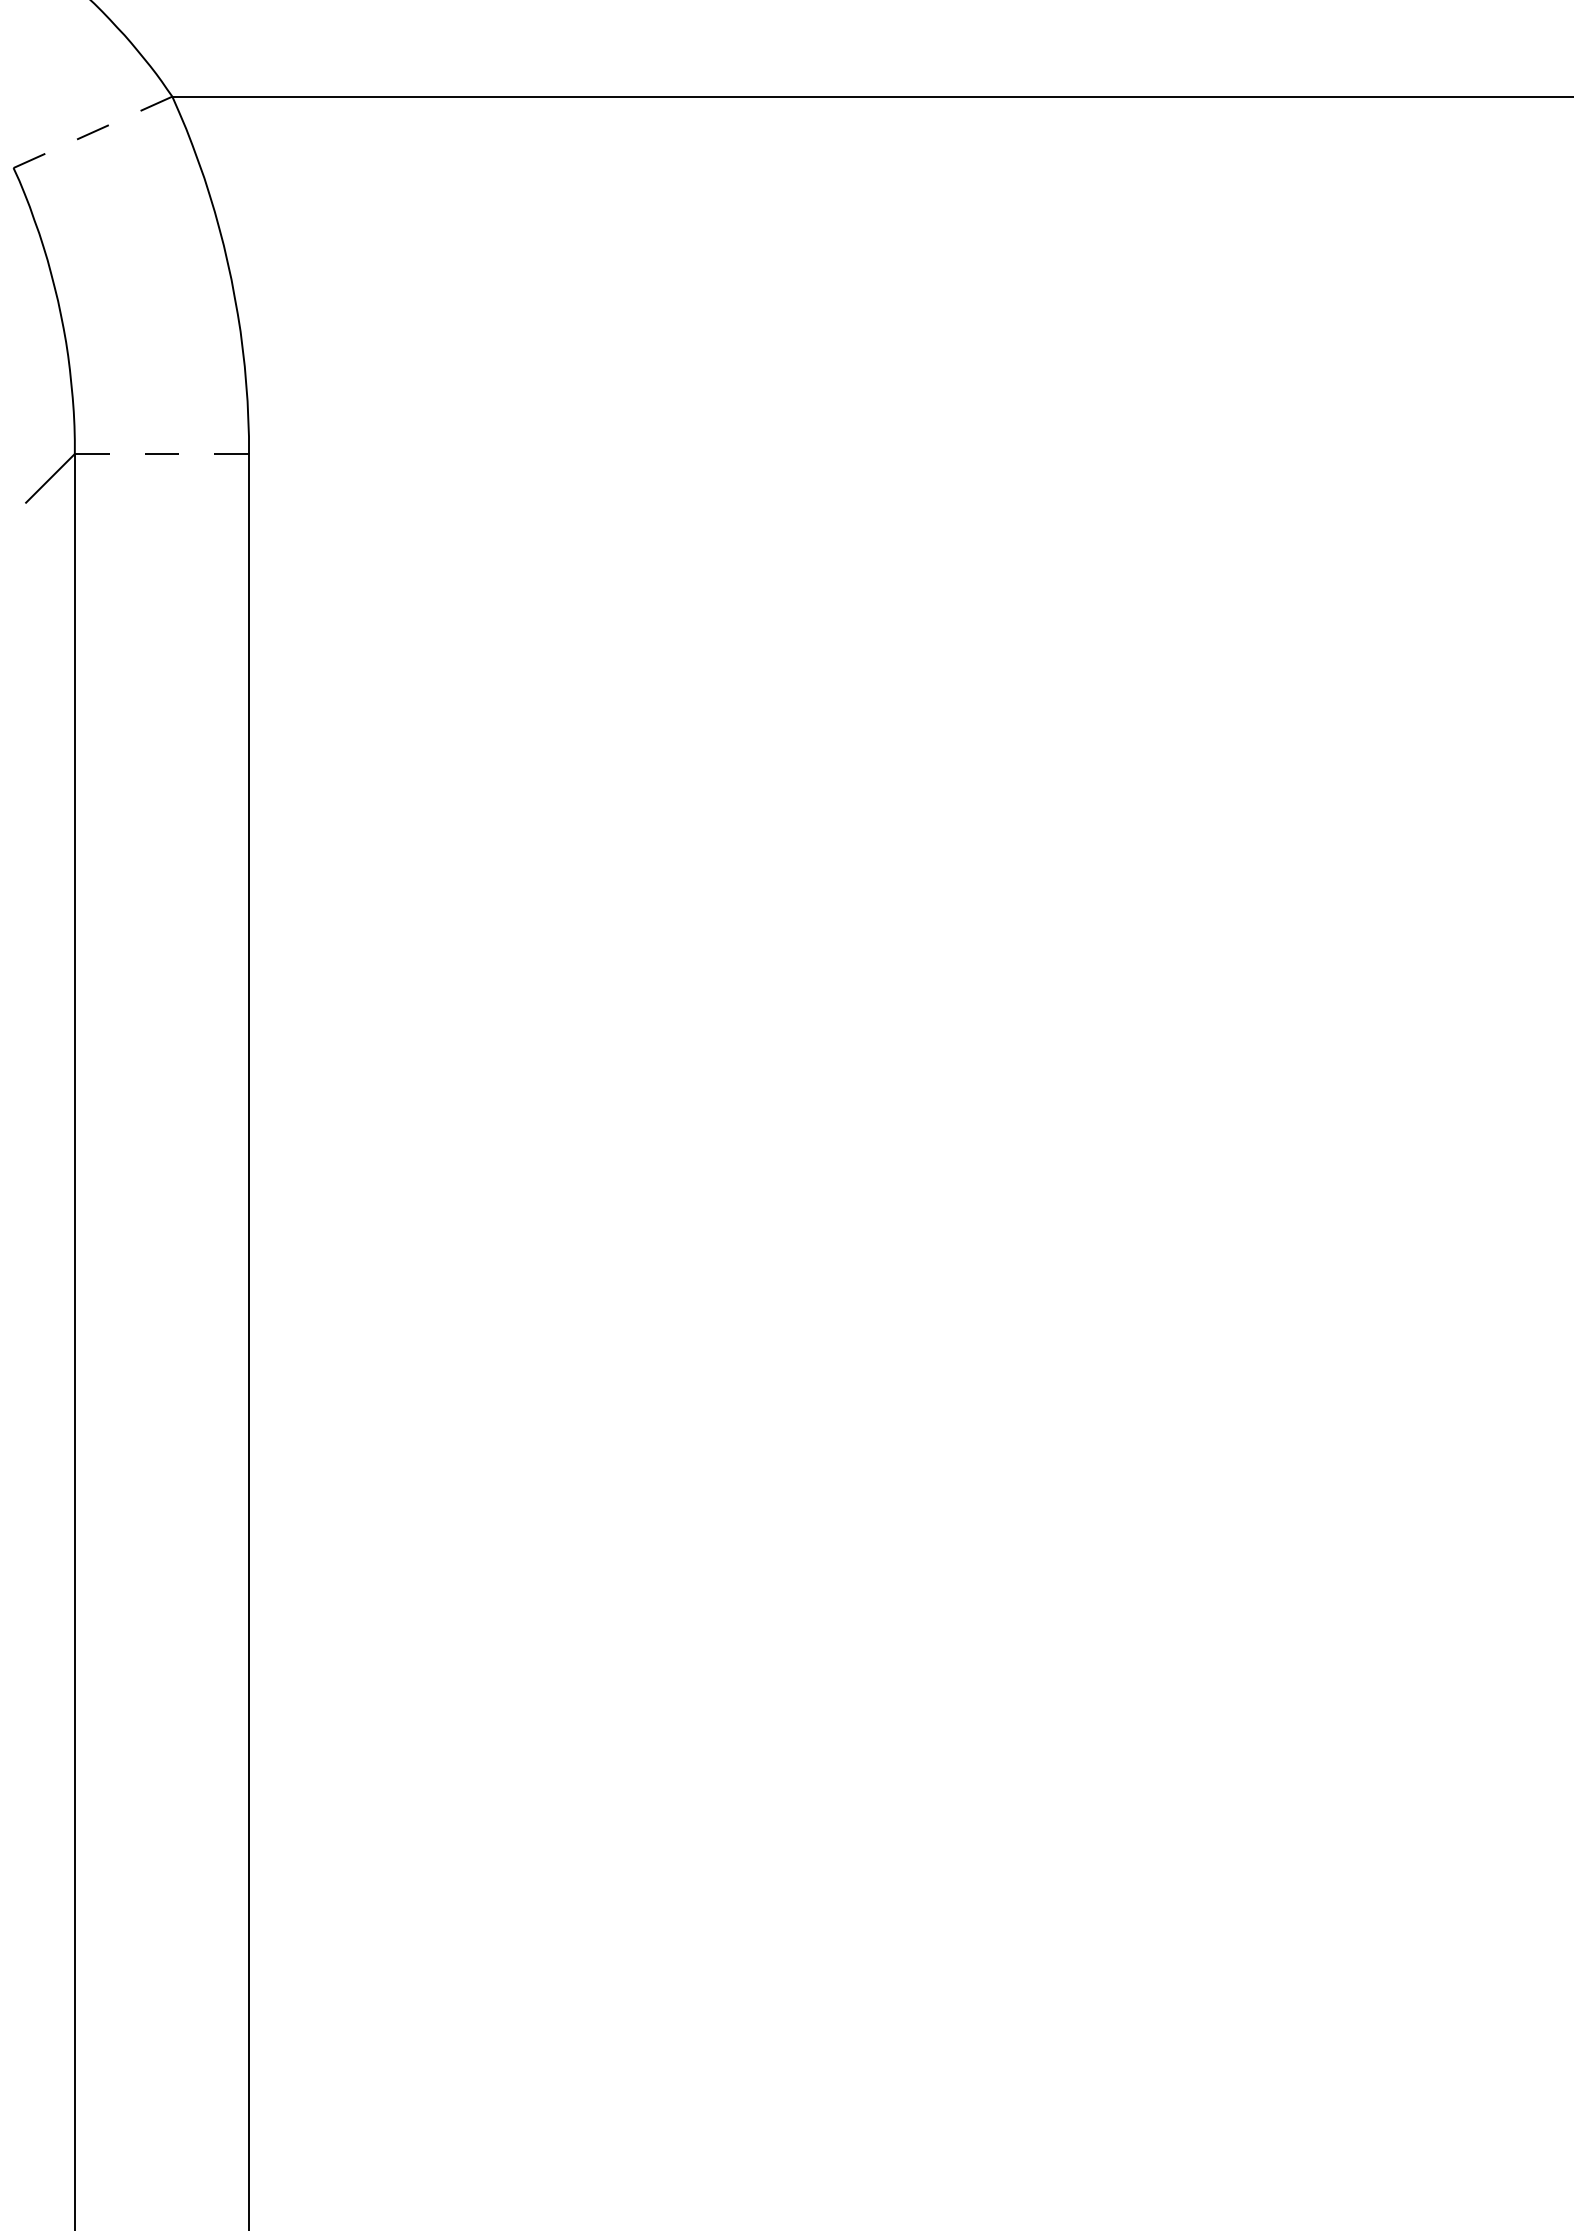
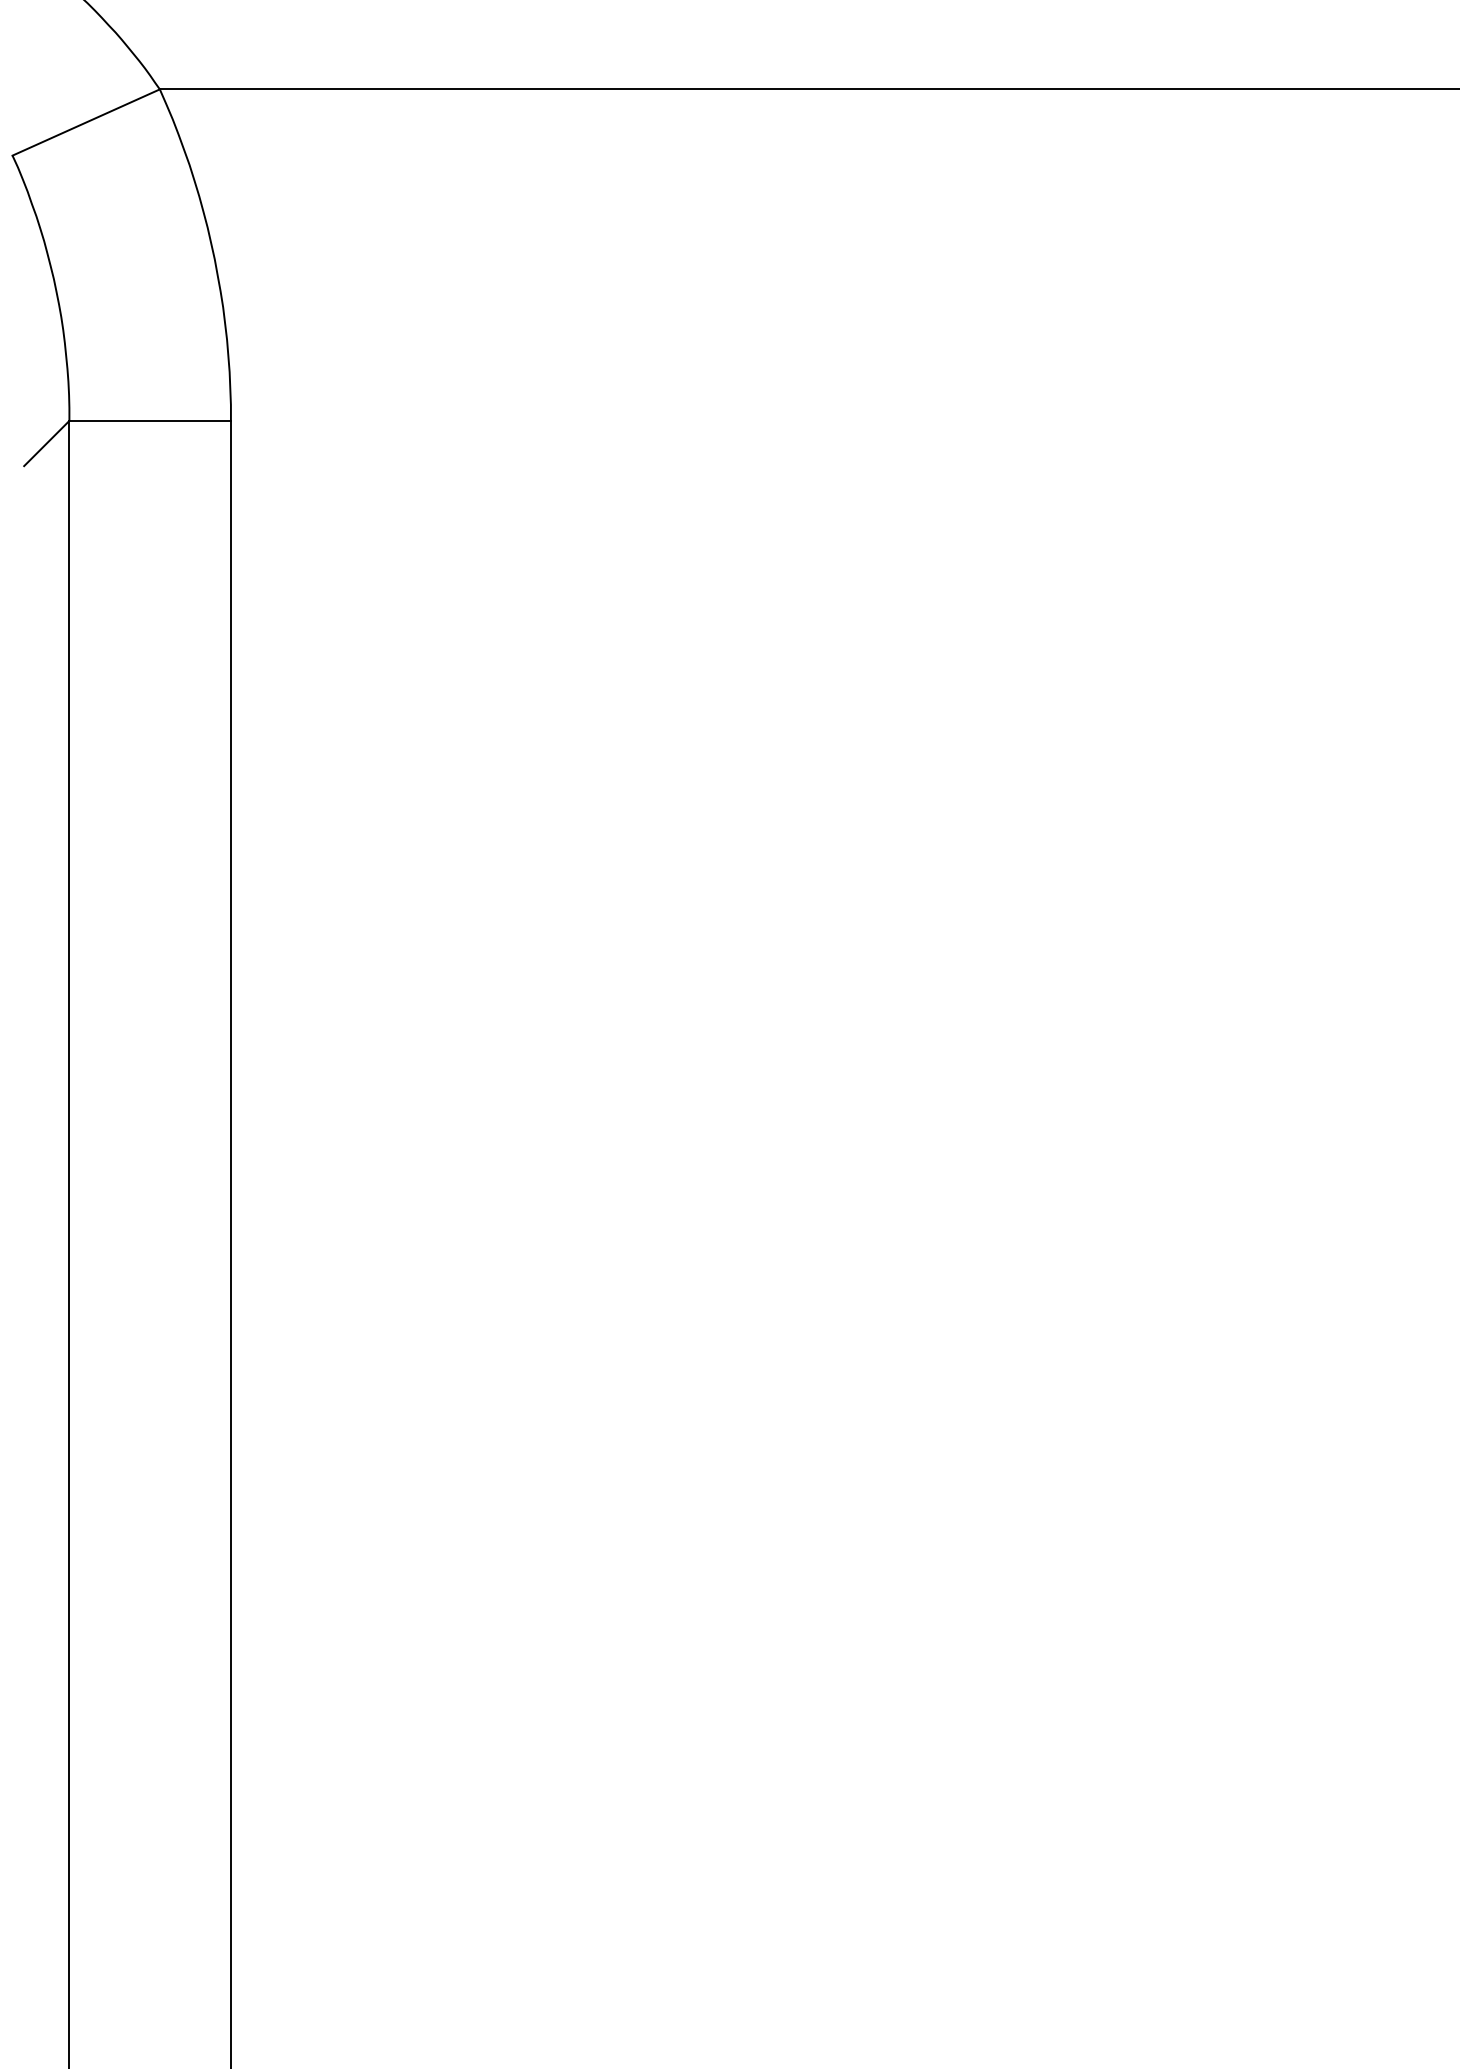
line: (92, 132) -> (85, 122), dashed -> solid
line: (161, 453) -> (149, 420), dashed -> solid

